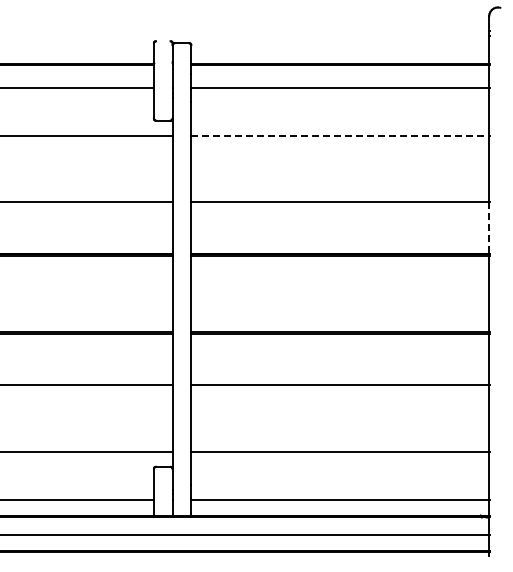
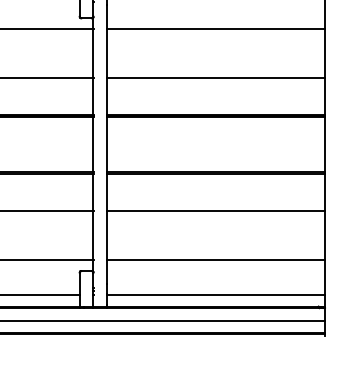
line: (340, 135) -> (216, 29), dashed -> solid
line: (489, 227) -> (324, 96), dashed -> solid

